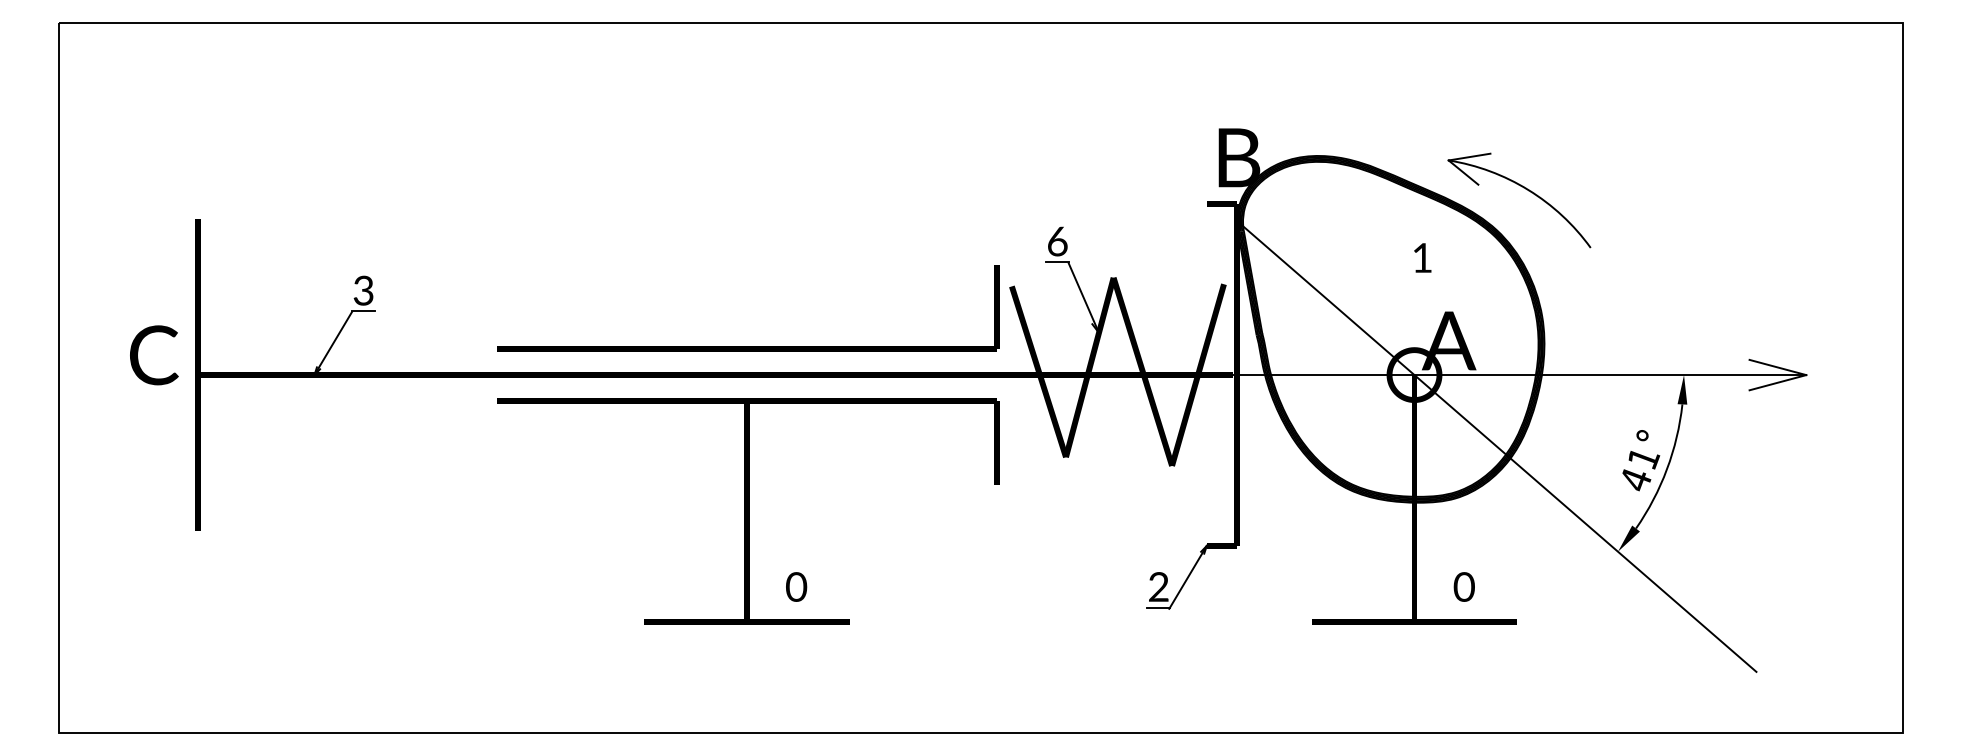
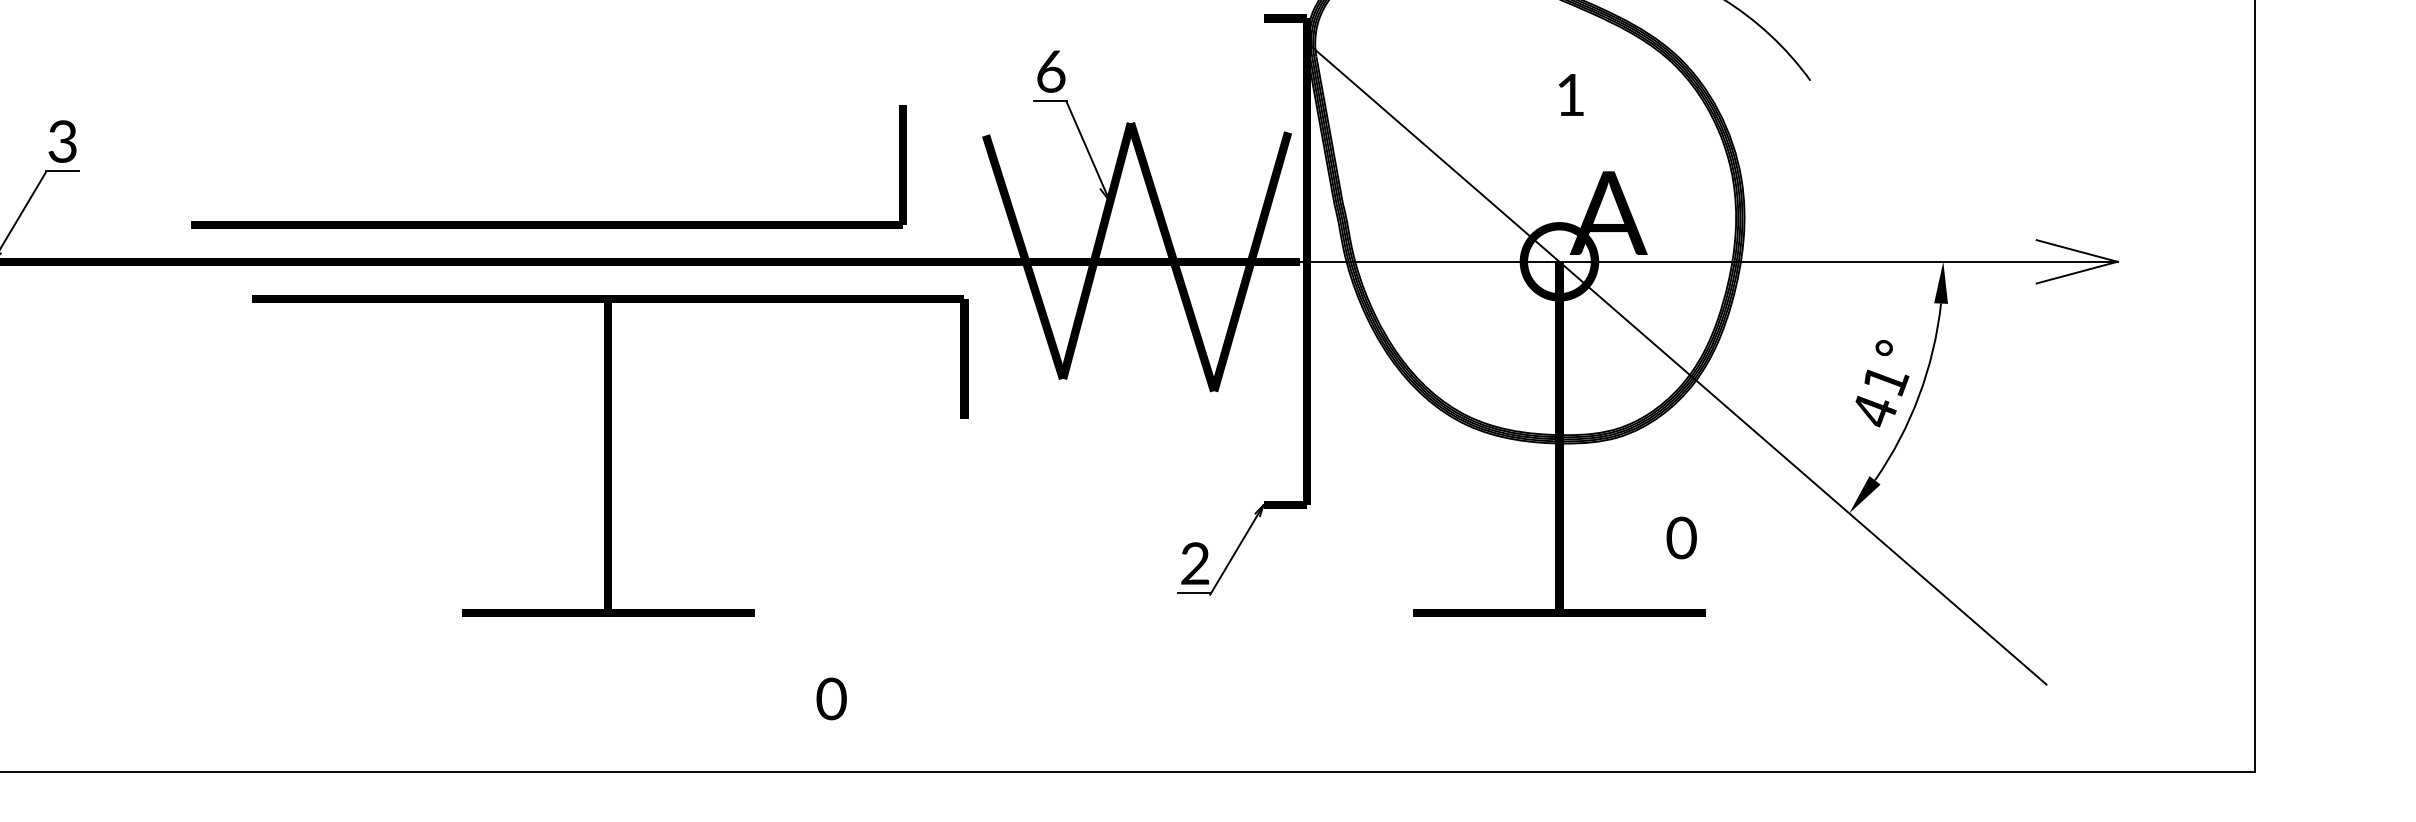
part: (748, 346) -> (549, 221), moved
text: (796, 586) -> (831, 698), moved
text: (1463, 586) -> (1680, 537), moved

